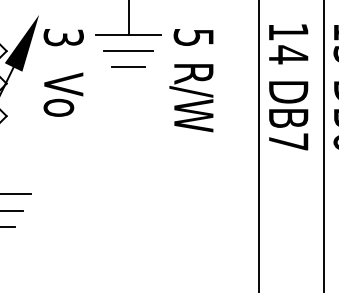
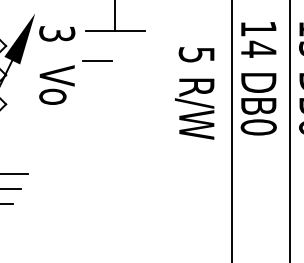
line: (128, 51) -> (115, 46), removed
line: (128, 67) -> (97, 60), moved
text: (191, 80) -> (194, 93), moved
text: (288, 142) -> (258, 127), DB7 -> DB0

